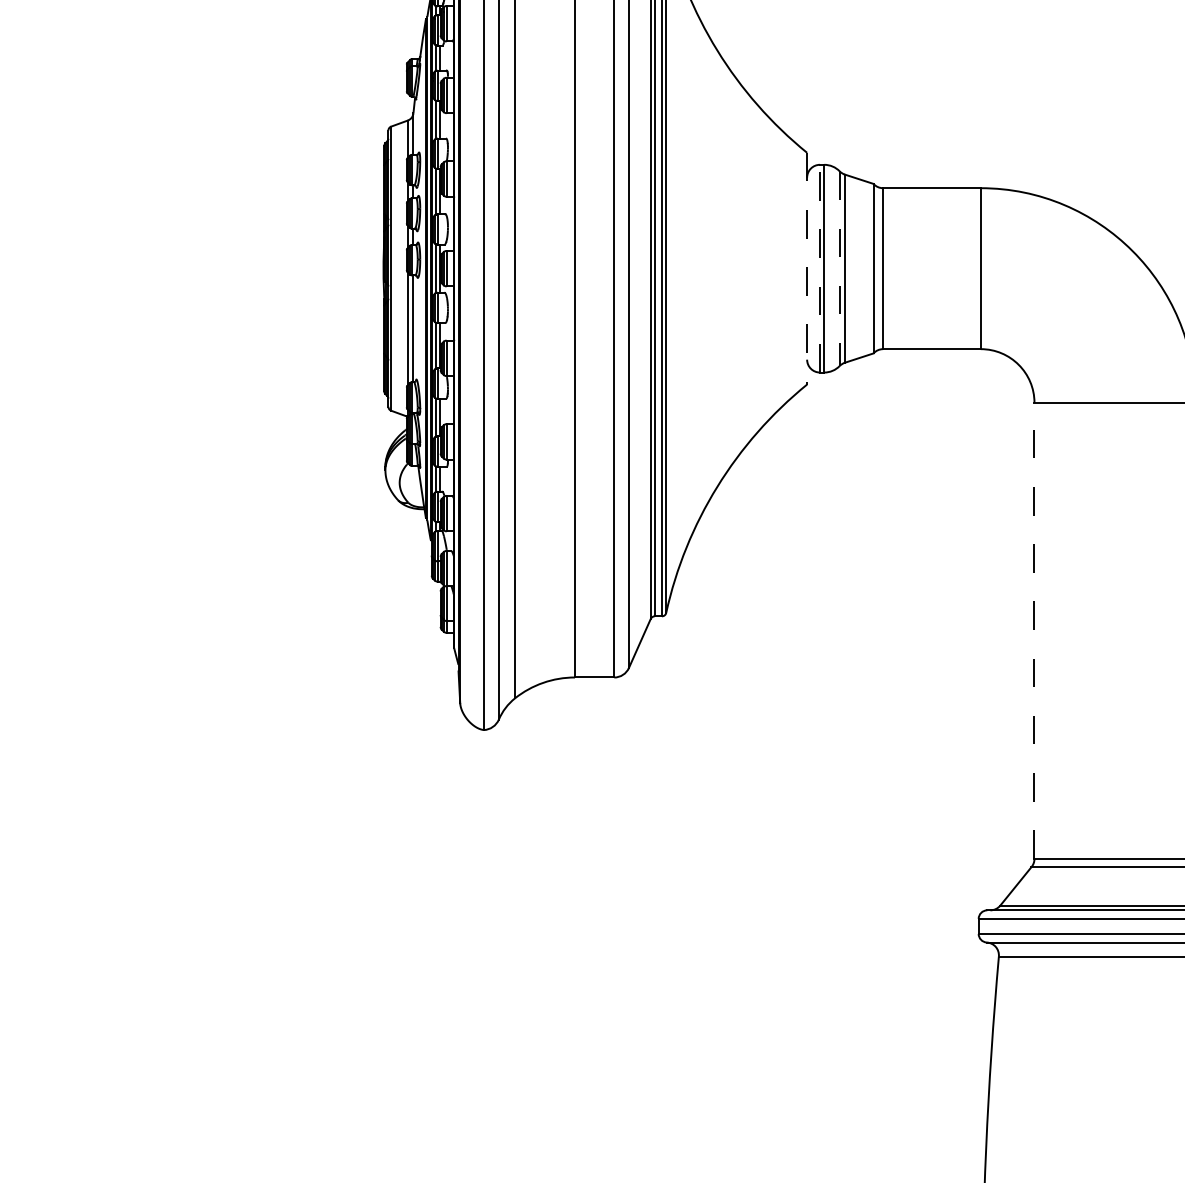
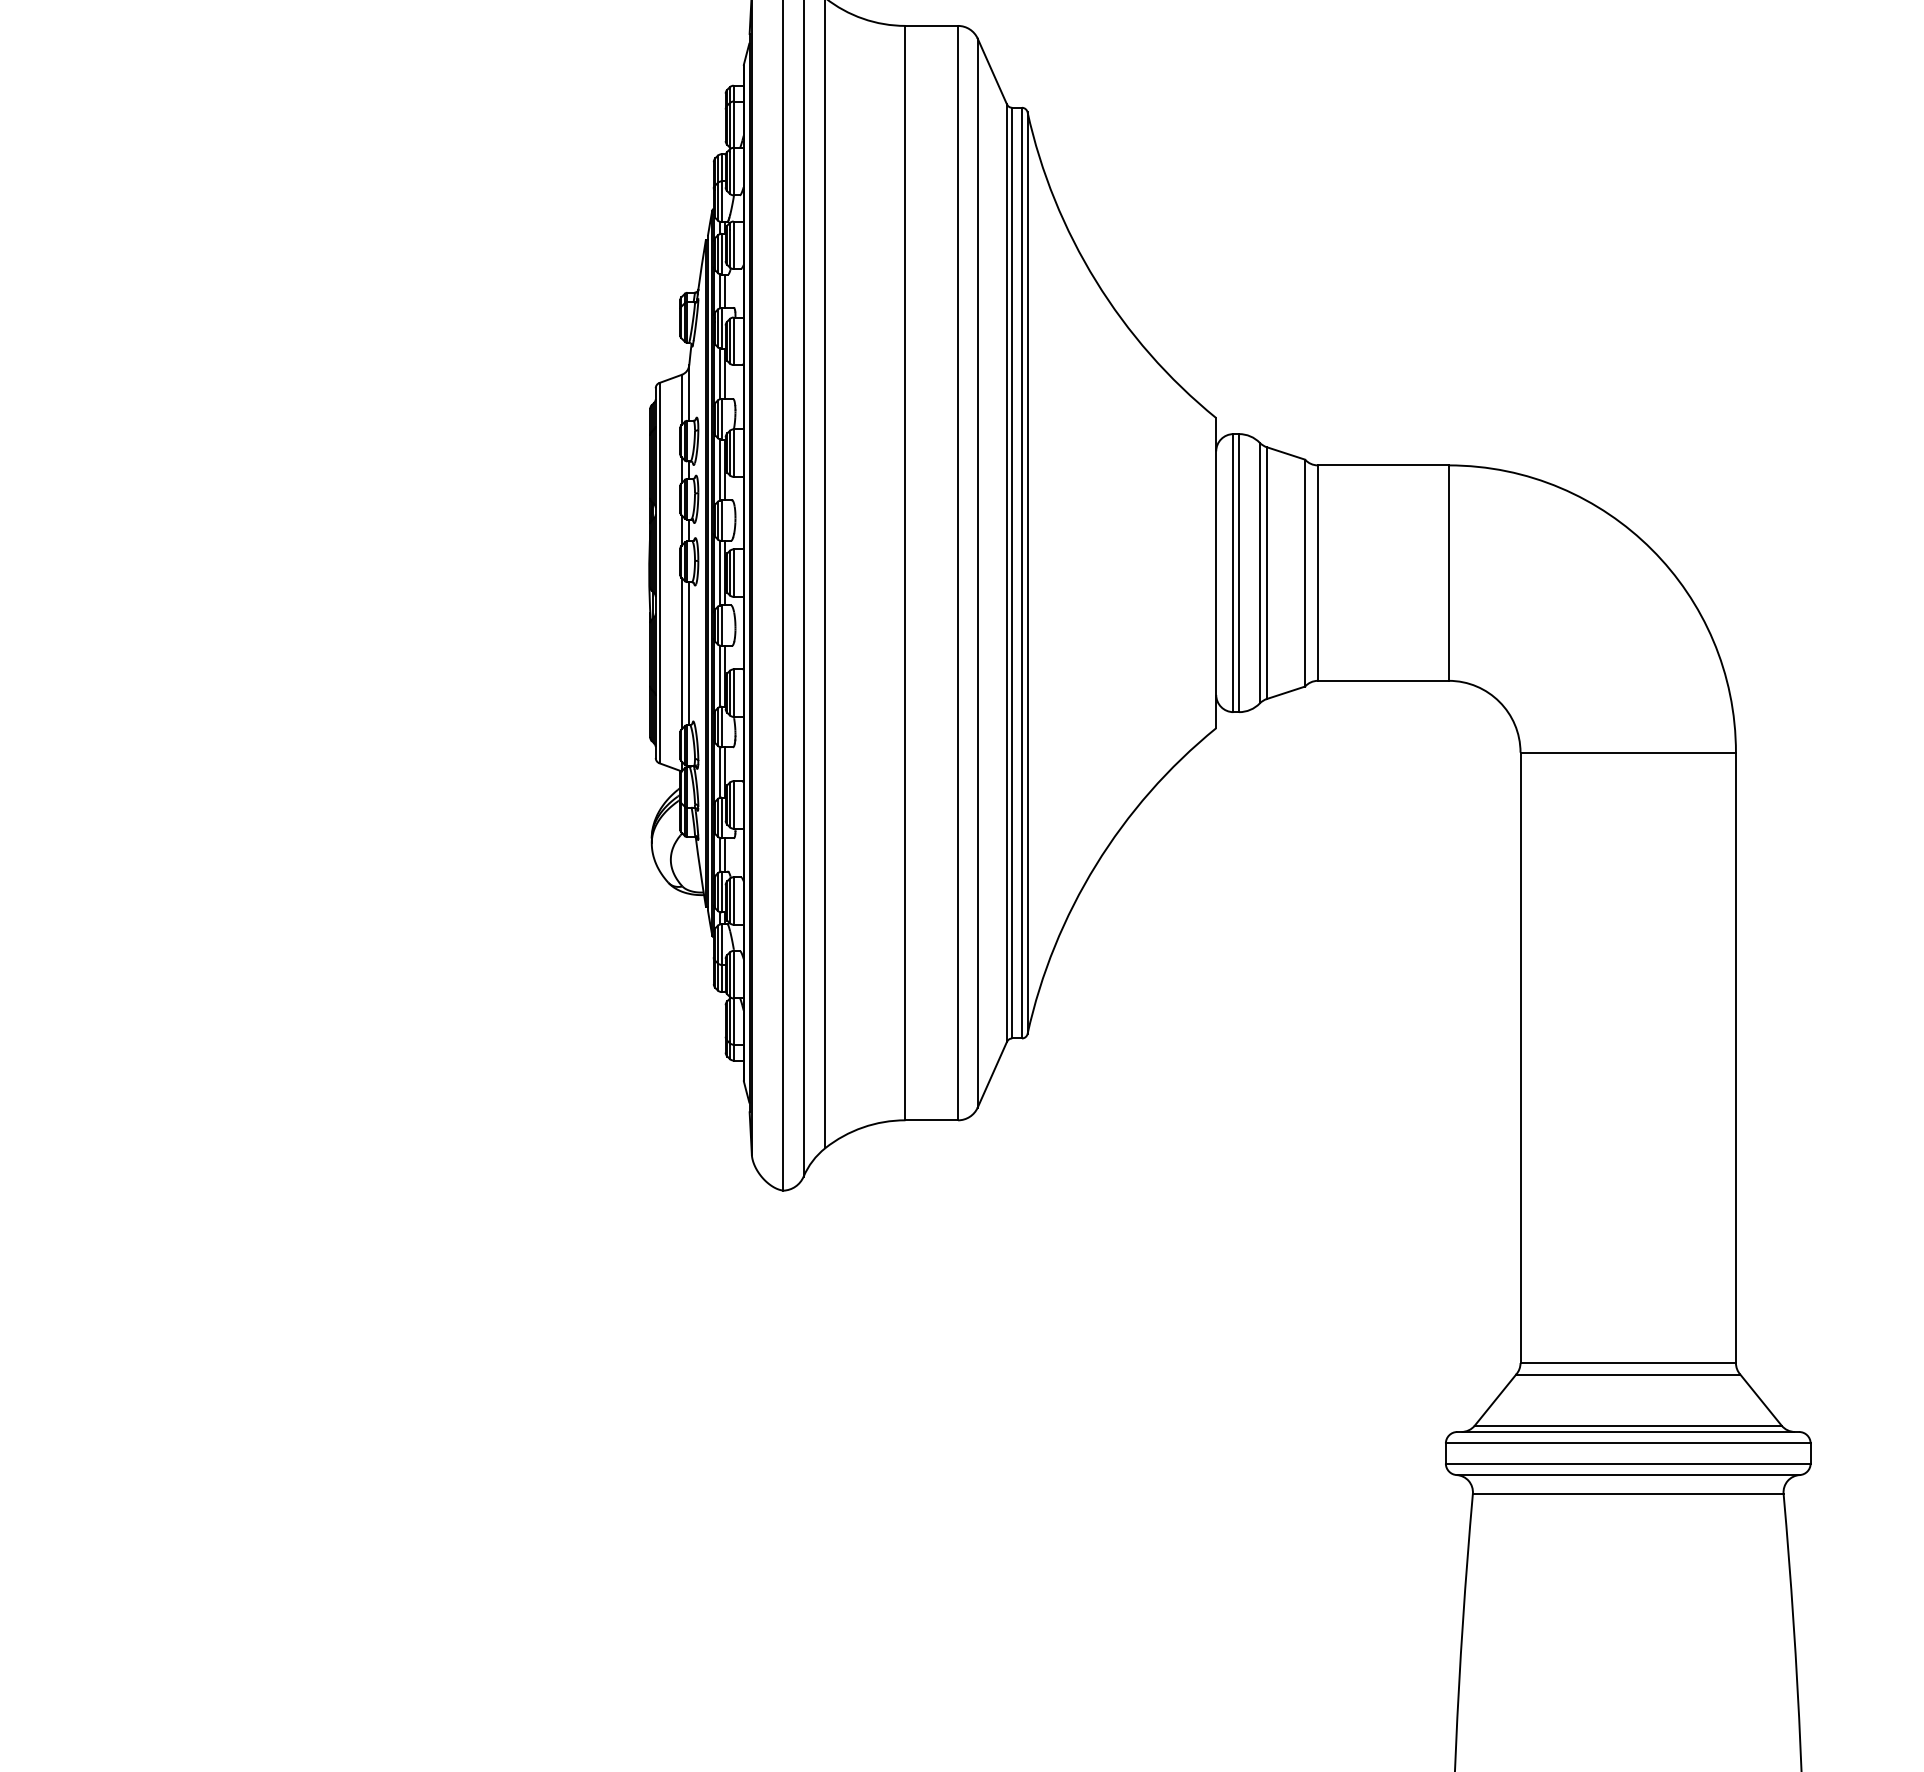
line: (807, 268) -> (1216, 573), dashed -> solid
line: (820, 268) -> (1233, 572), dashed -> solid
line: (839, 268) -> (1259, 573), dashed -> solid
line: (1034, 630) -> (1520, 1057), dashed -> solid

